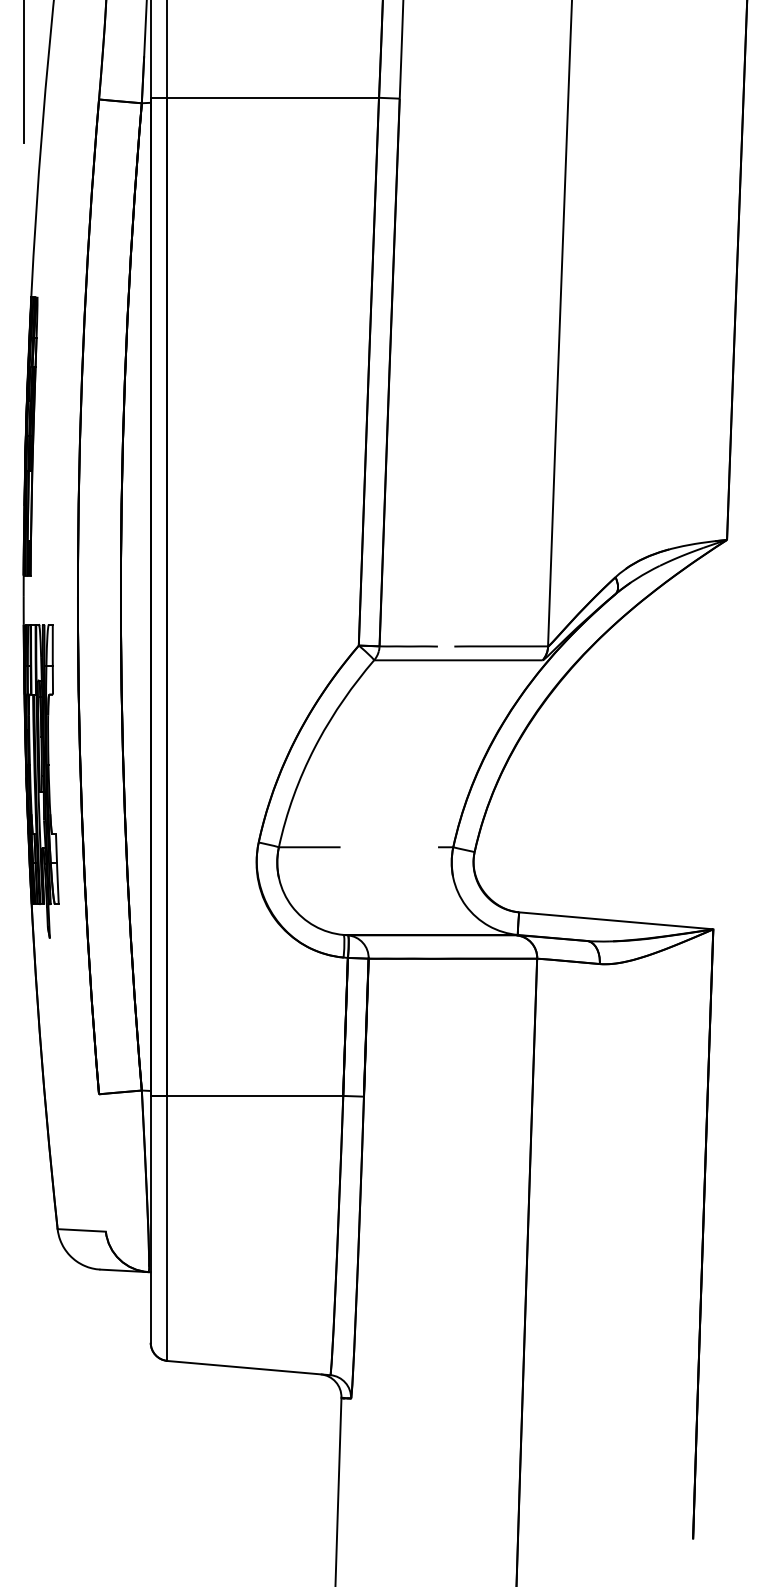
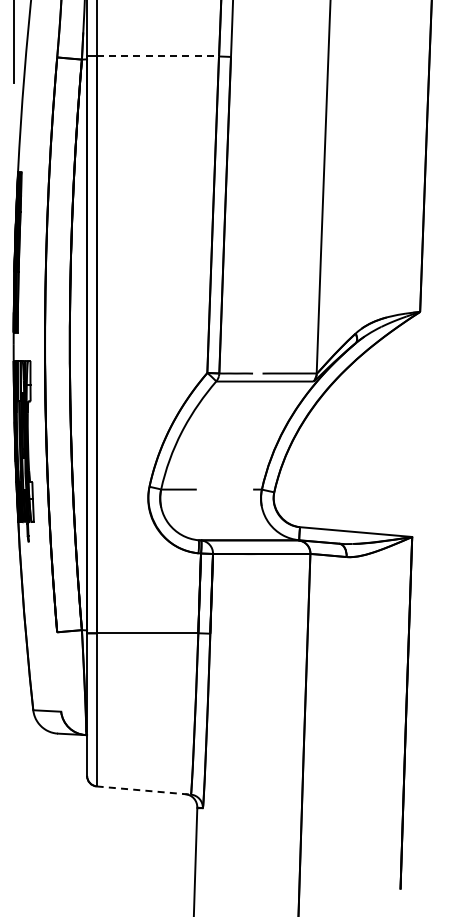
line: (274, 97) -> (158, 56), solid -> dashed
line: (250, 1367) -> (144, 790), solid -> dashed

